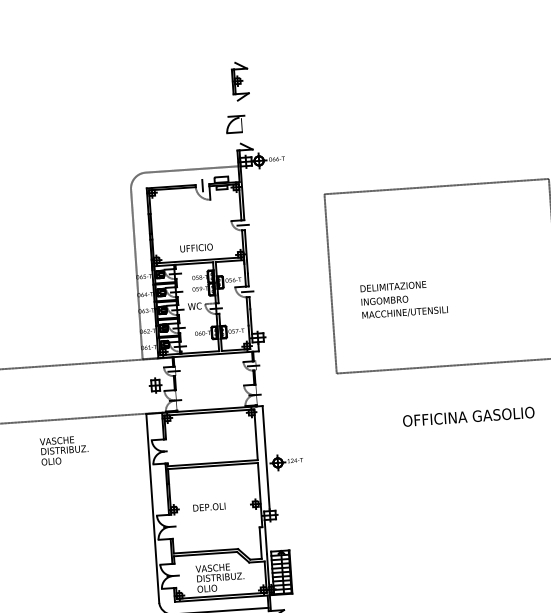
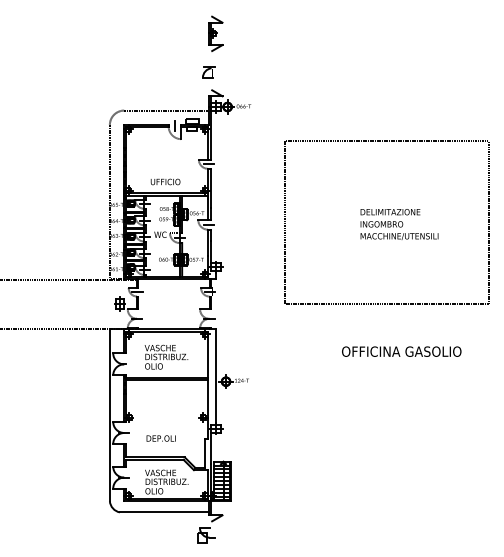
part: (235, 124) -> (208, 72), size x0.71
text: (404, 299) -> (399, 224), moved
text: (64, 449) -> (166, 356), moved
text: (208, 507) -> (160, 438), moved

